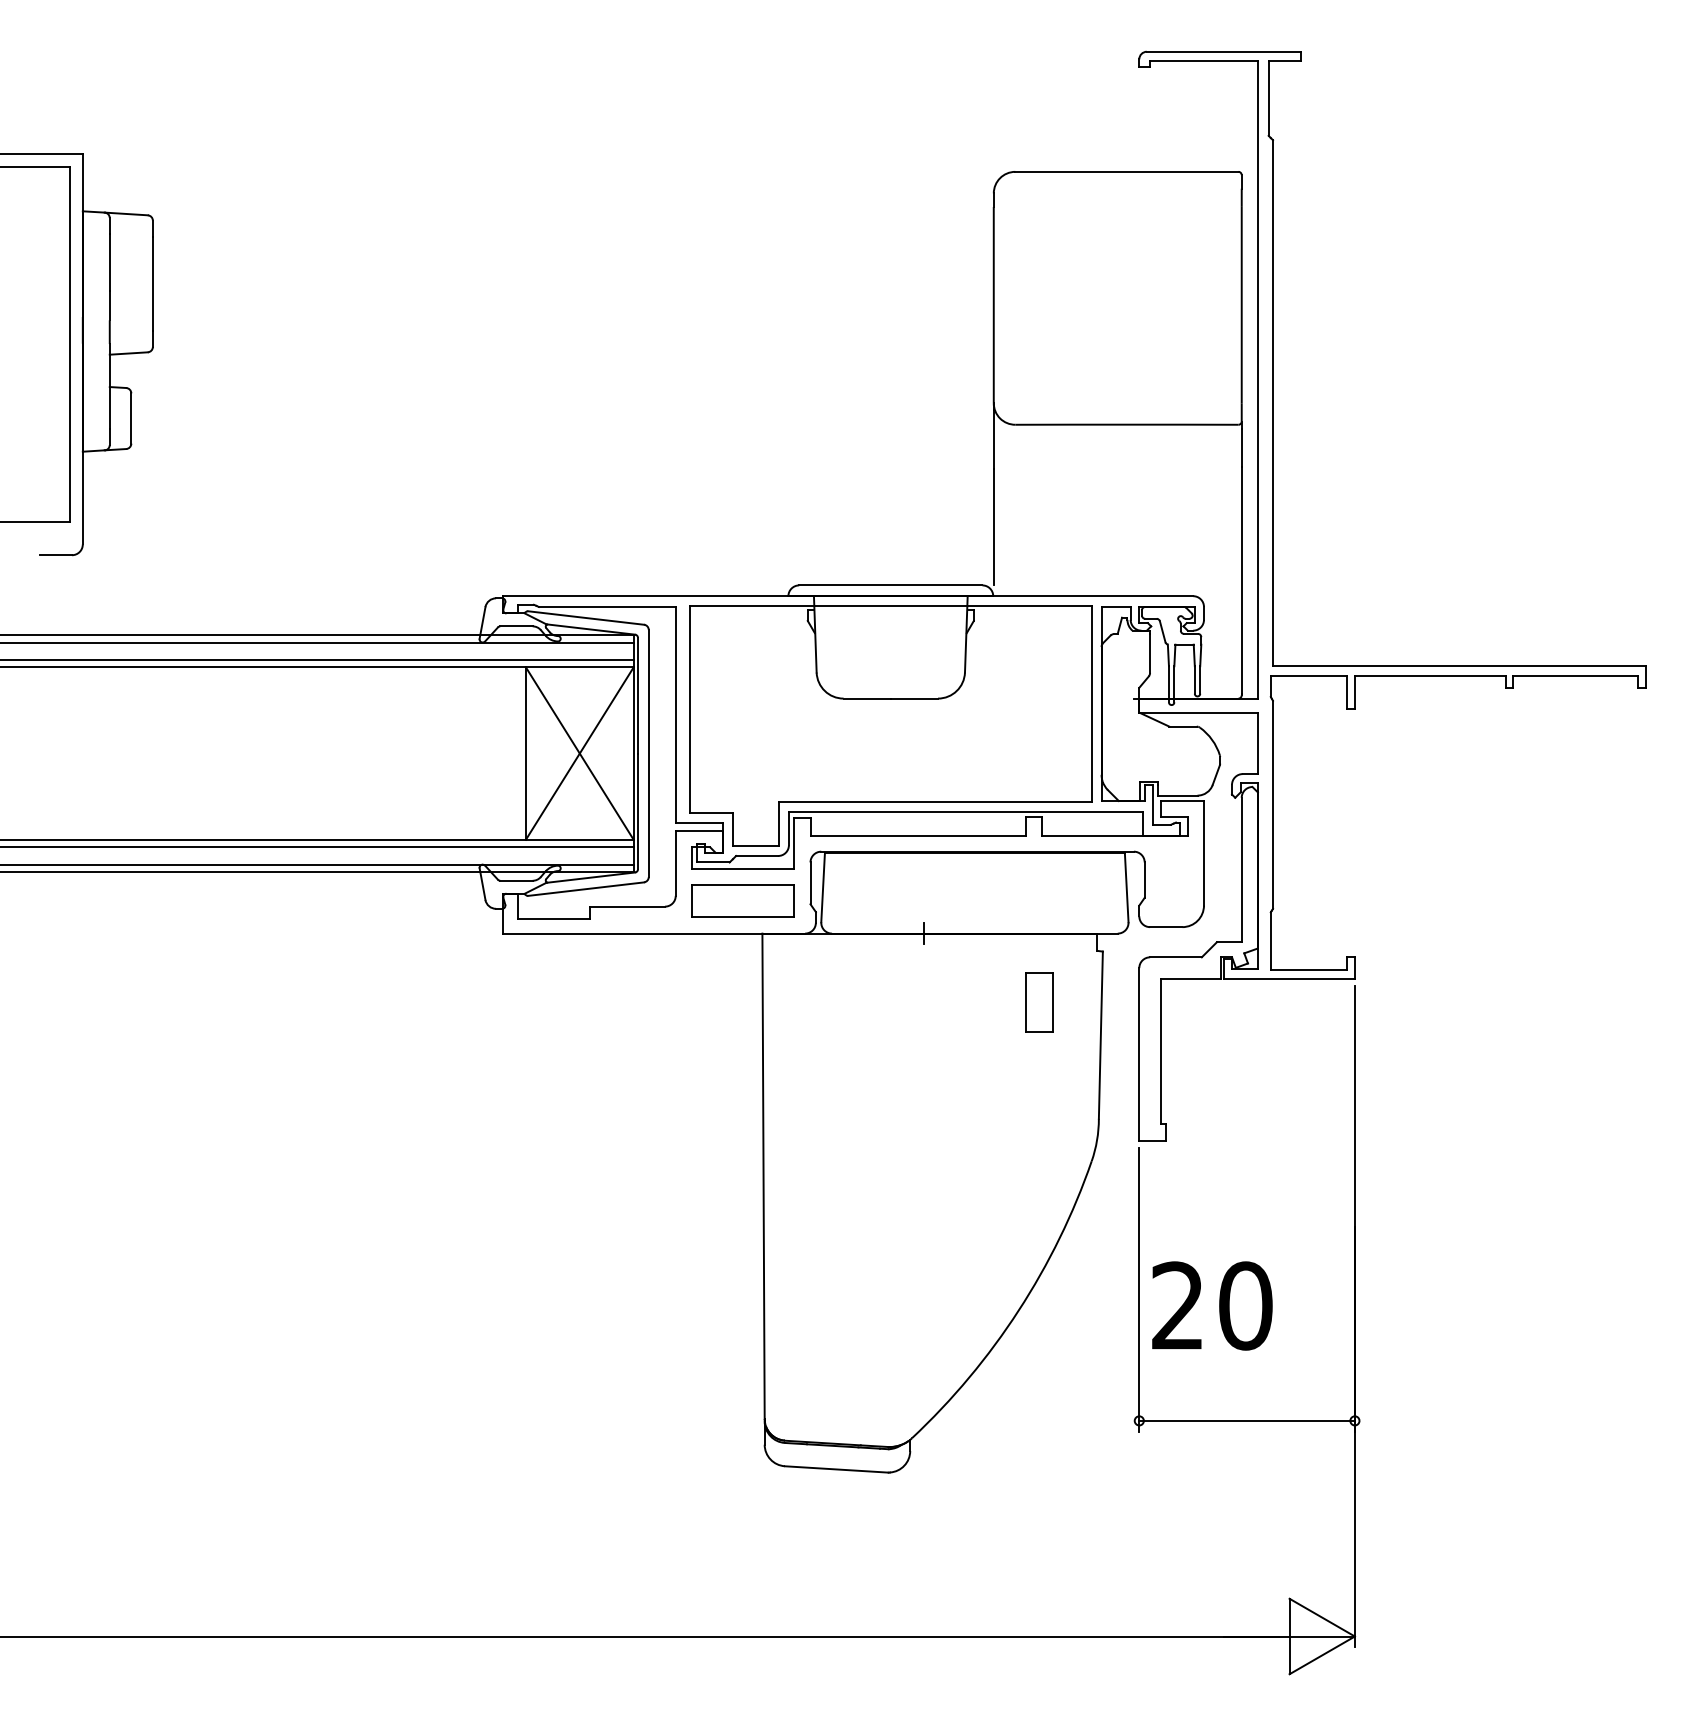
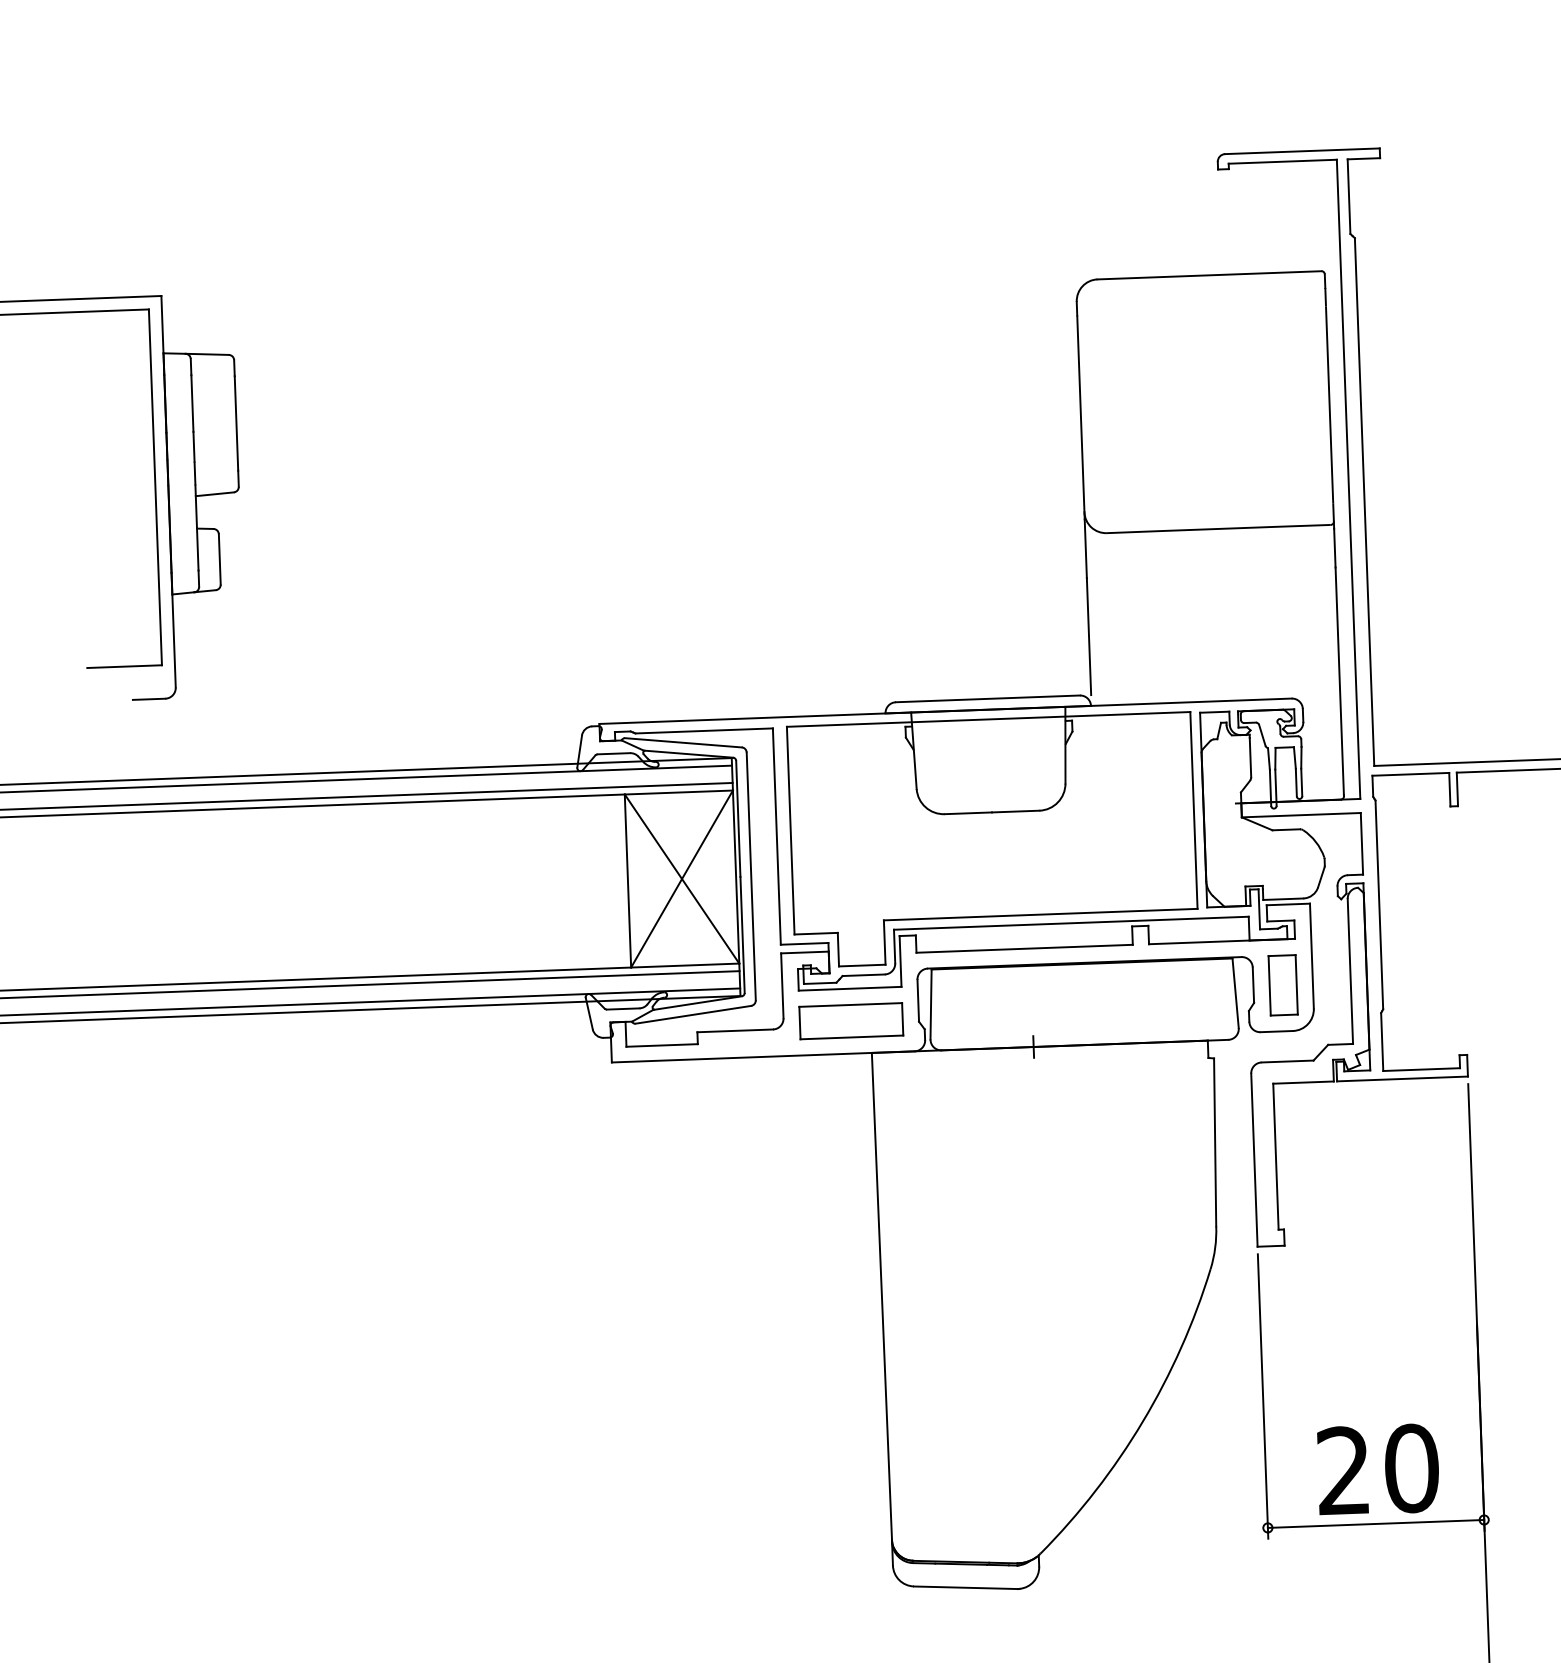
part: (1039, 1002) -> (1283, 985), moved
text: (1212, 1305) -> (1378, 1469), moved

